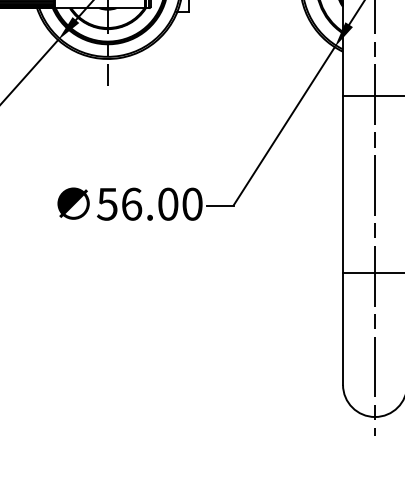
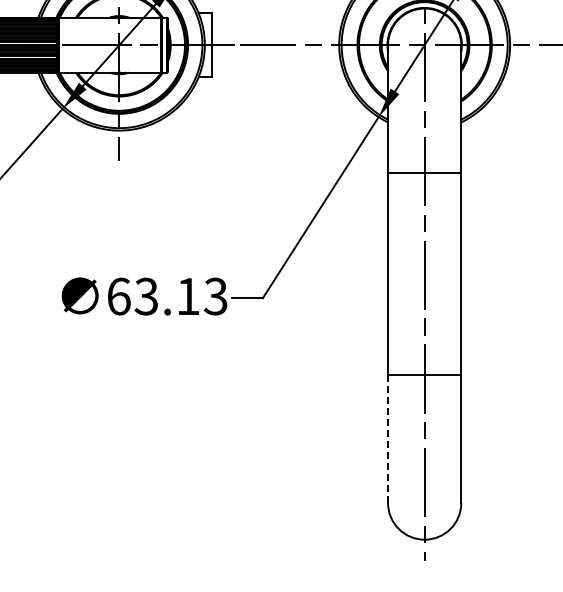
text: (149, 204) -> (166, 296), 56.00 -> 63.13
line: (343, 329) -> (388, 439), solid -> dashed

